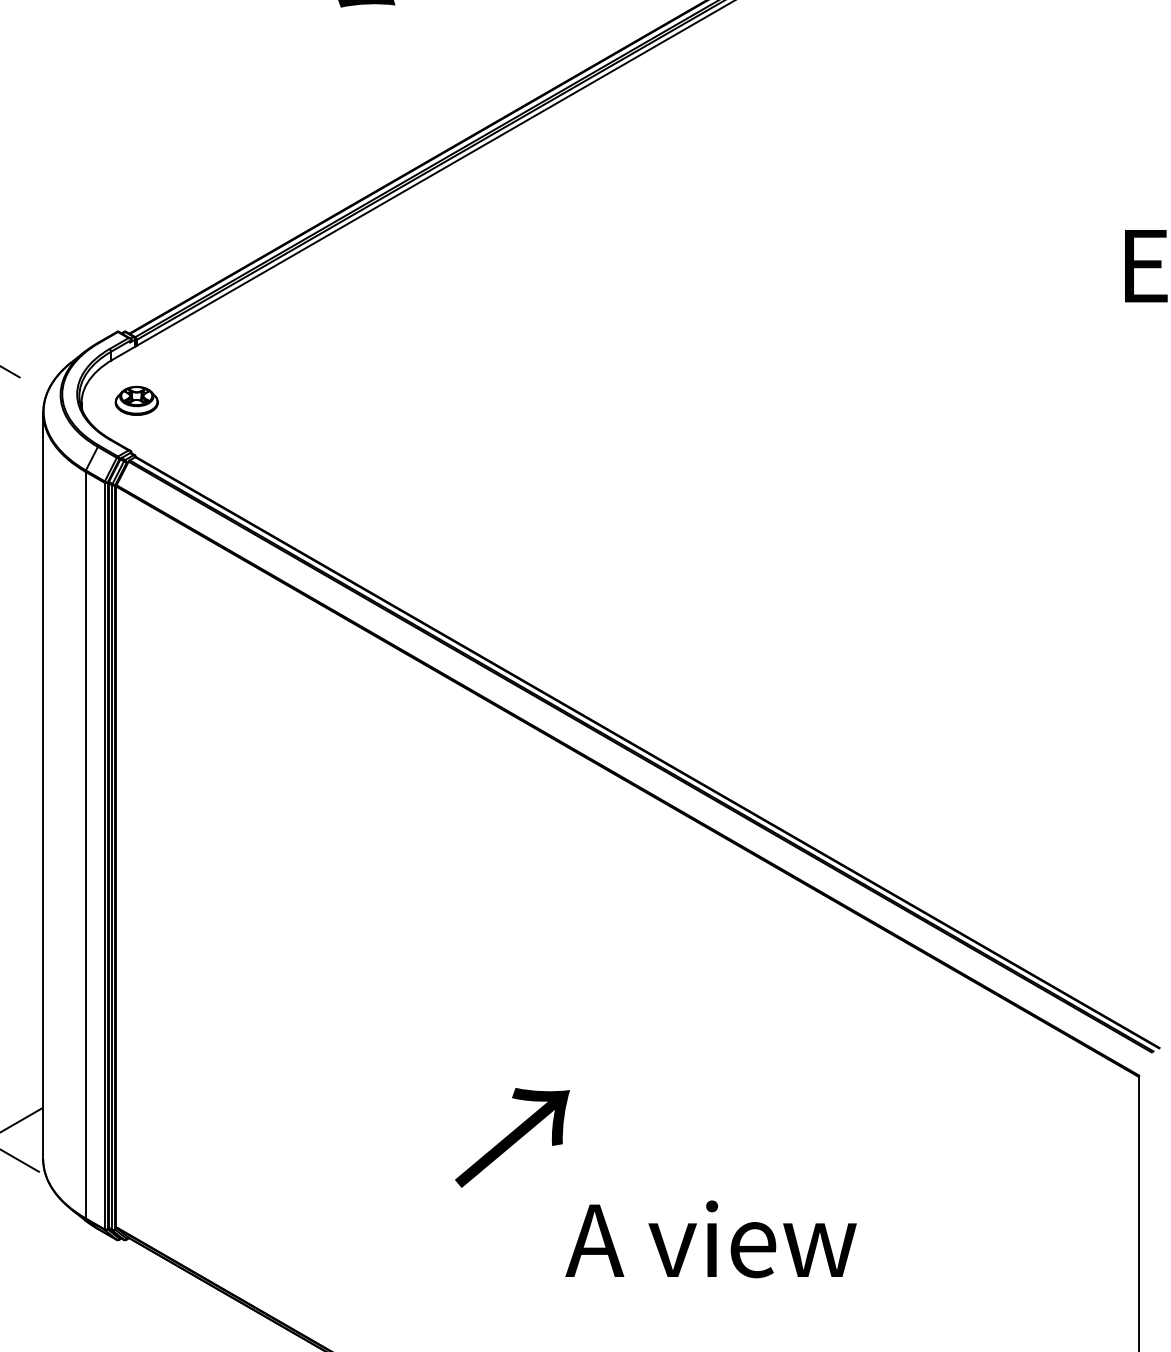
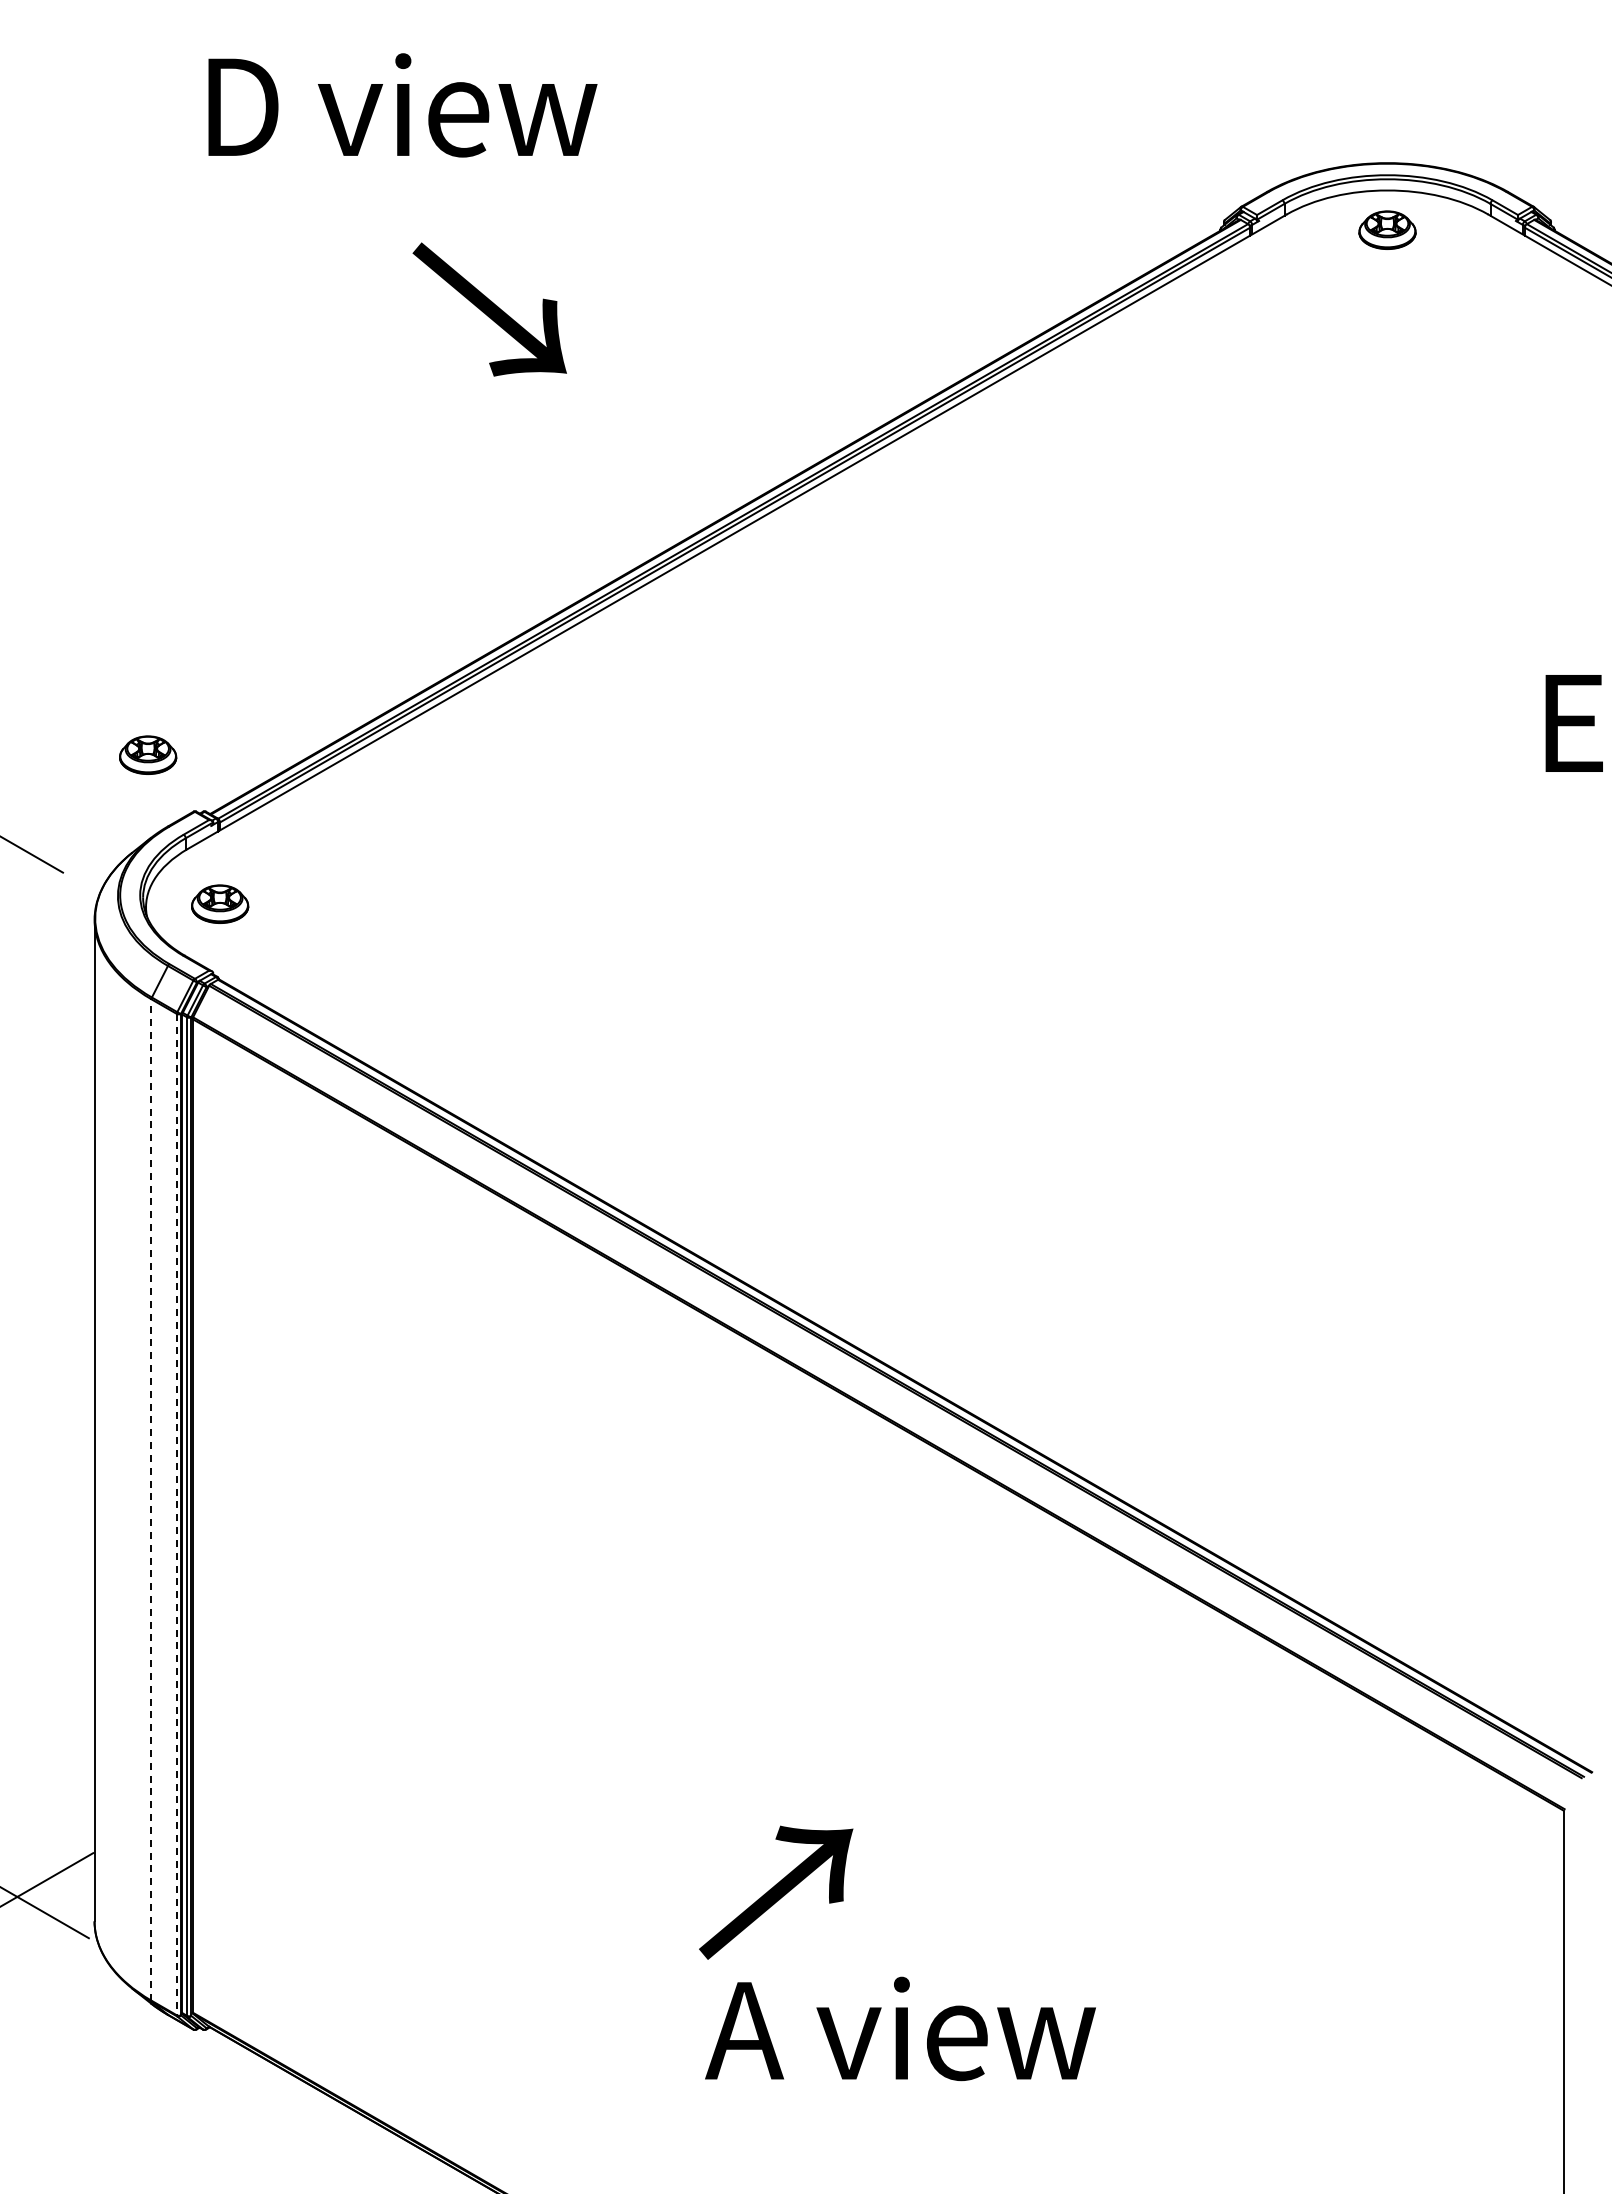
part: (83, 289) -> (148, 754), added
line: (85, 844) -> (151, 1499), solid -> dashed
line: (104, 855) -> (176, 1514), solid -> dashed
text: (512, 1137) -> (776, 1892), moved
text: (711, 1239) -> (900, 2028), moved

